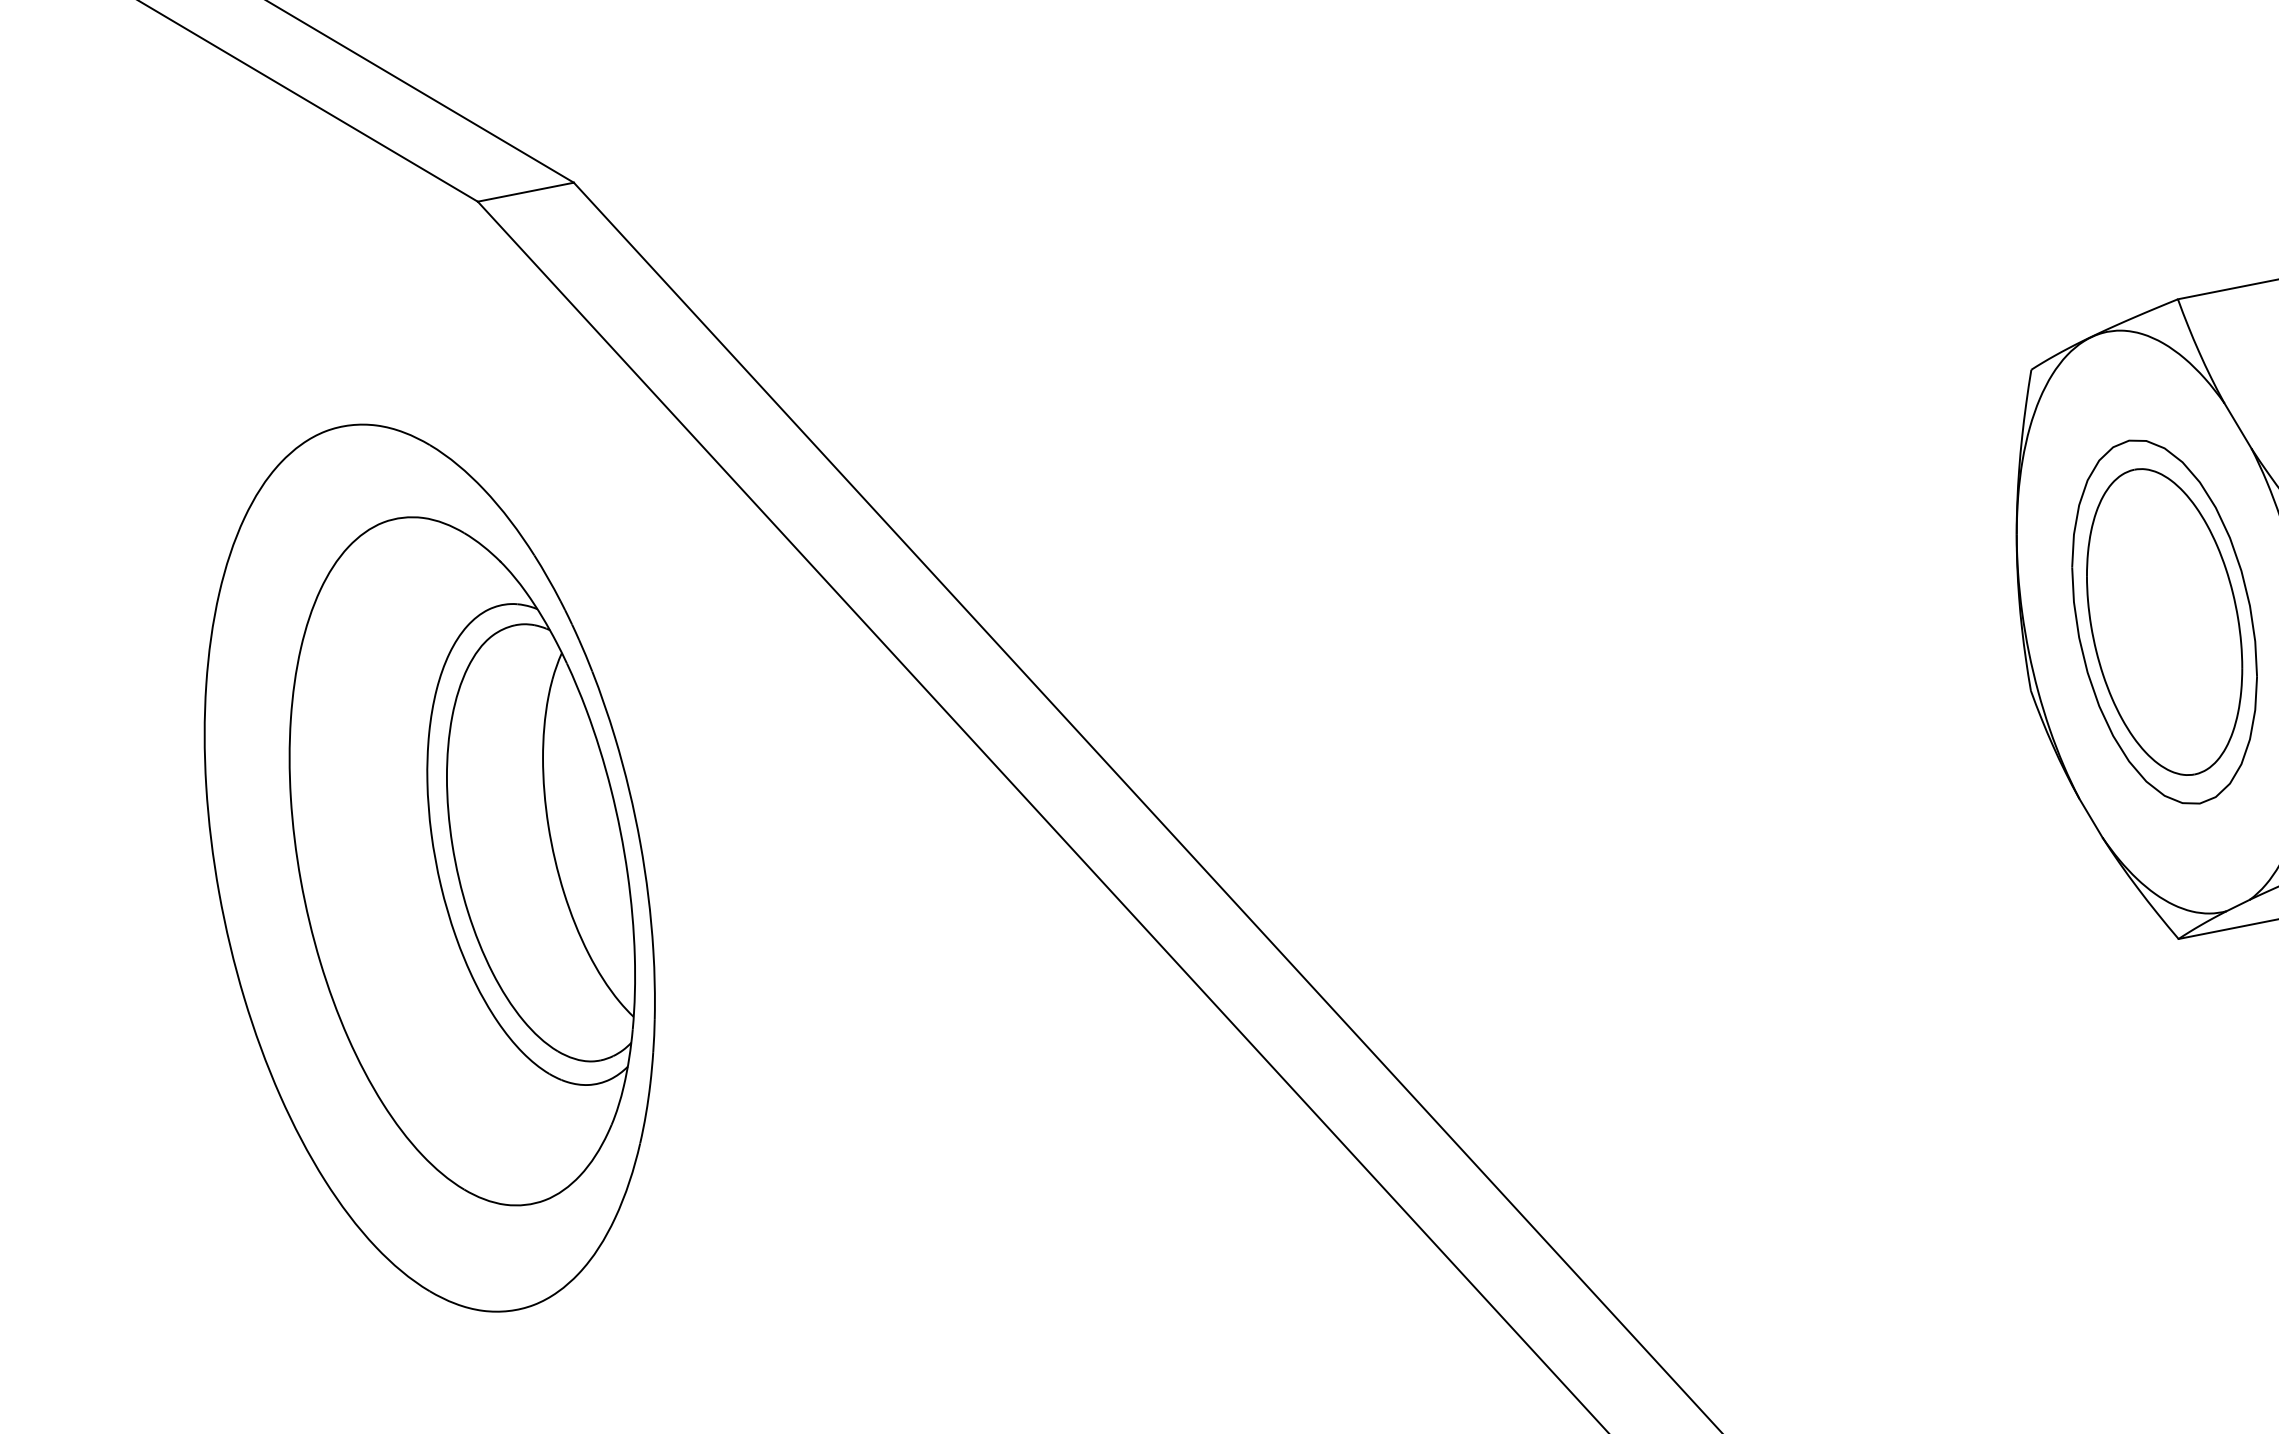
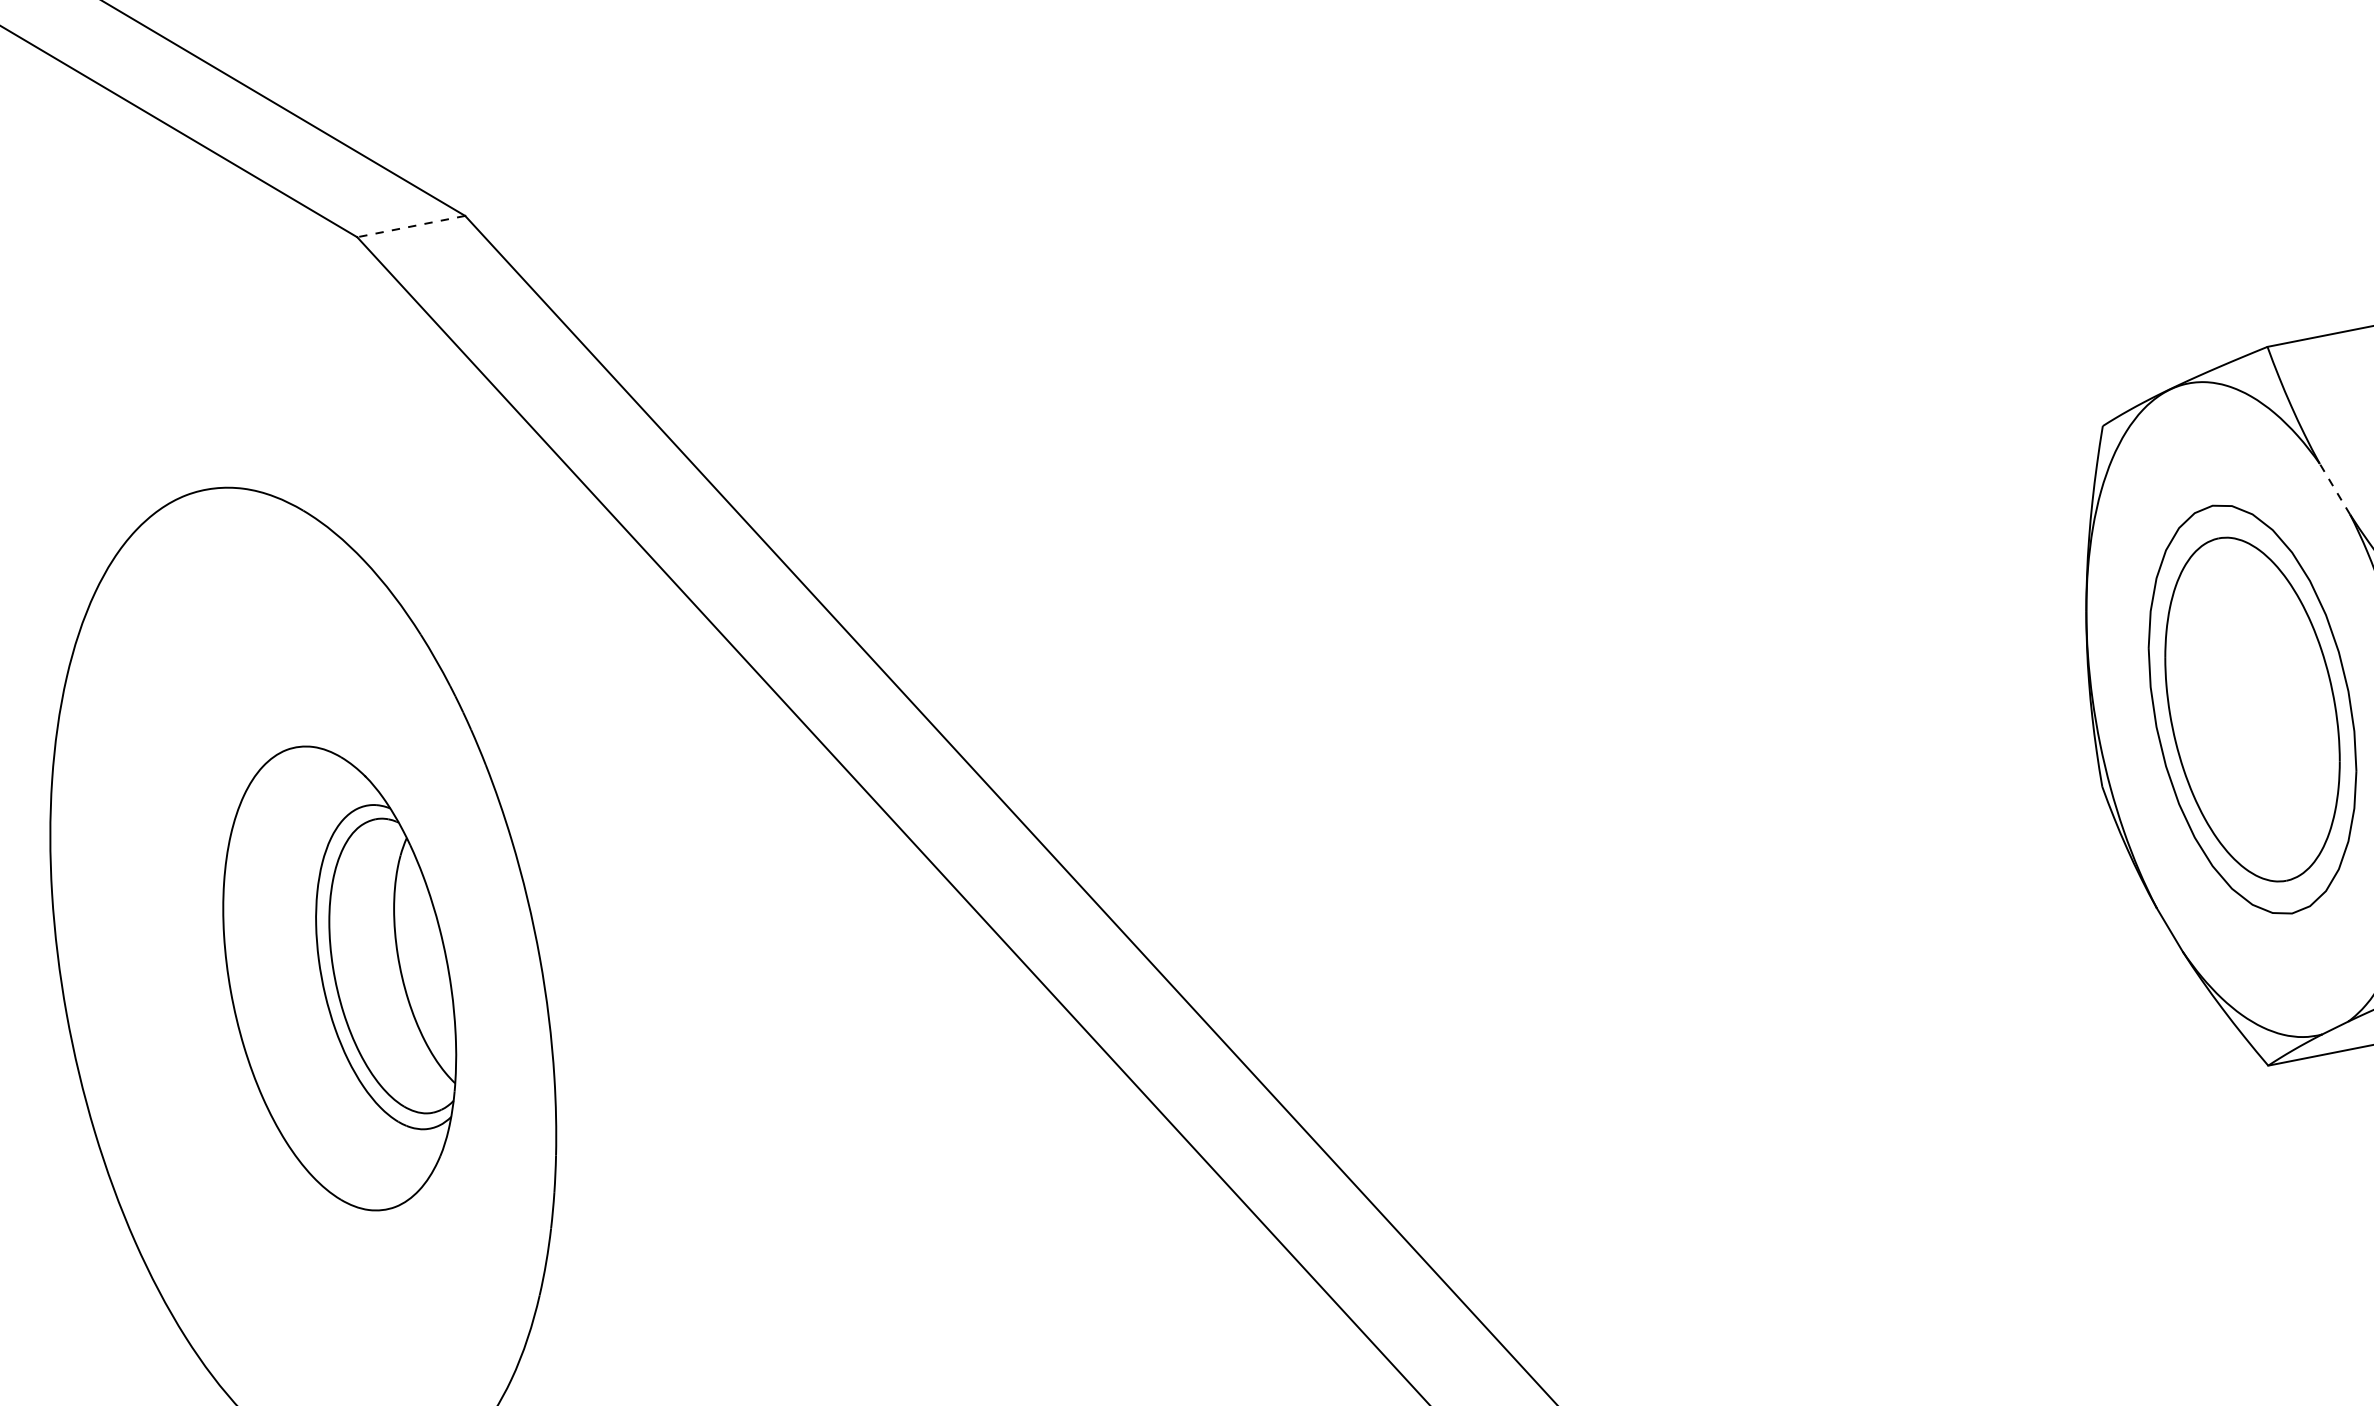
line: (525, 192) -> (410, 226), solid -> dashed
line: (2237, 425) -> (2334, 488), solid -> dashed
part: (461, 861) -> (338, 978), size x0.6

